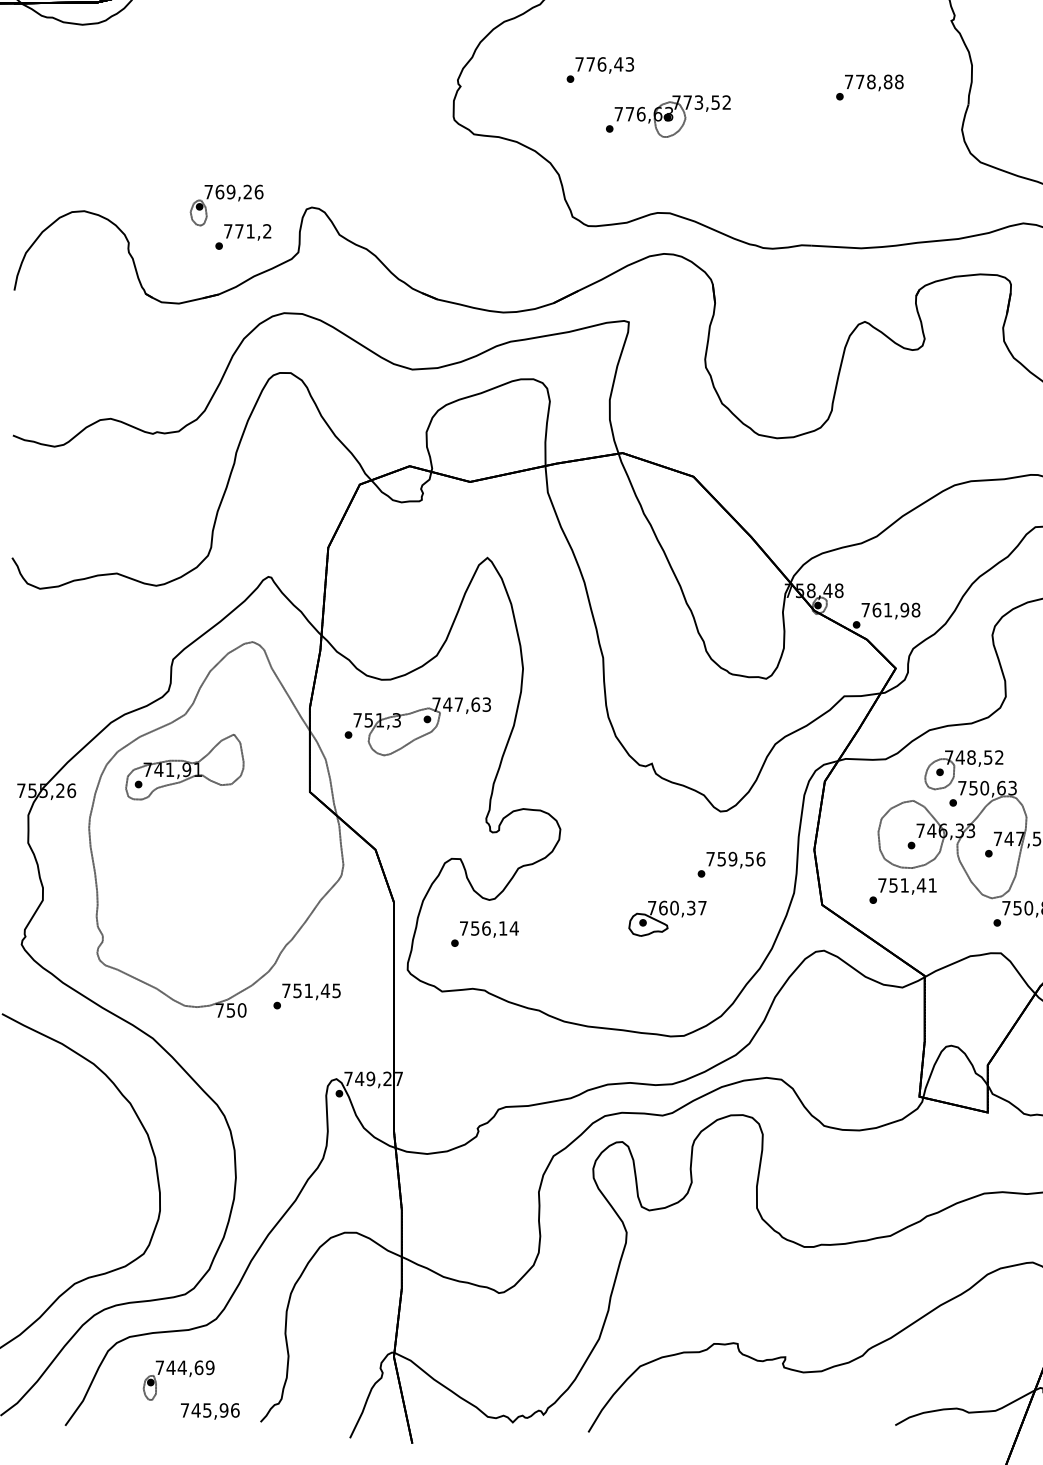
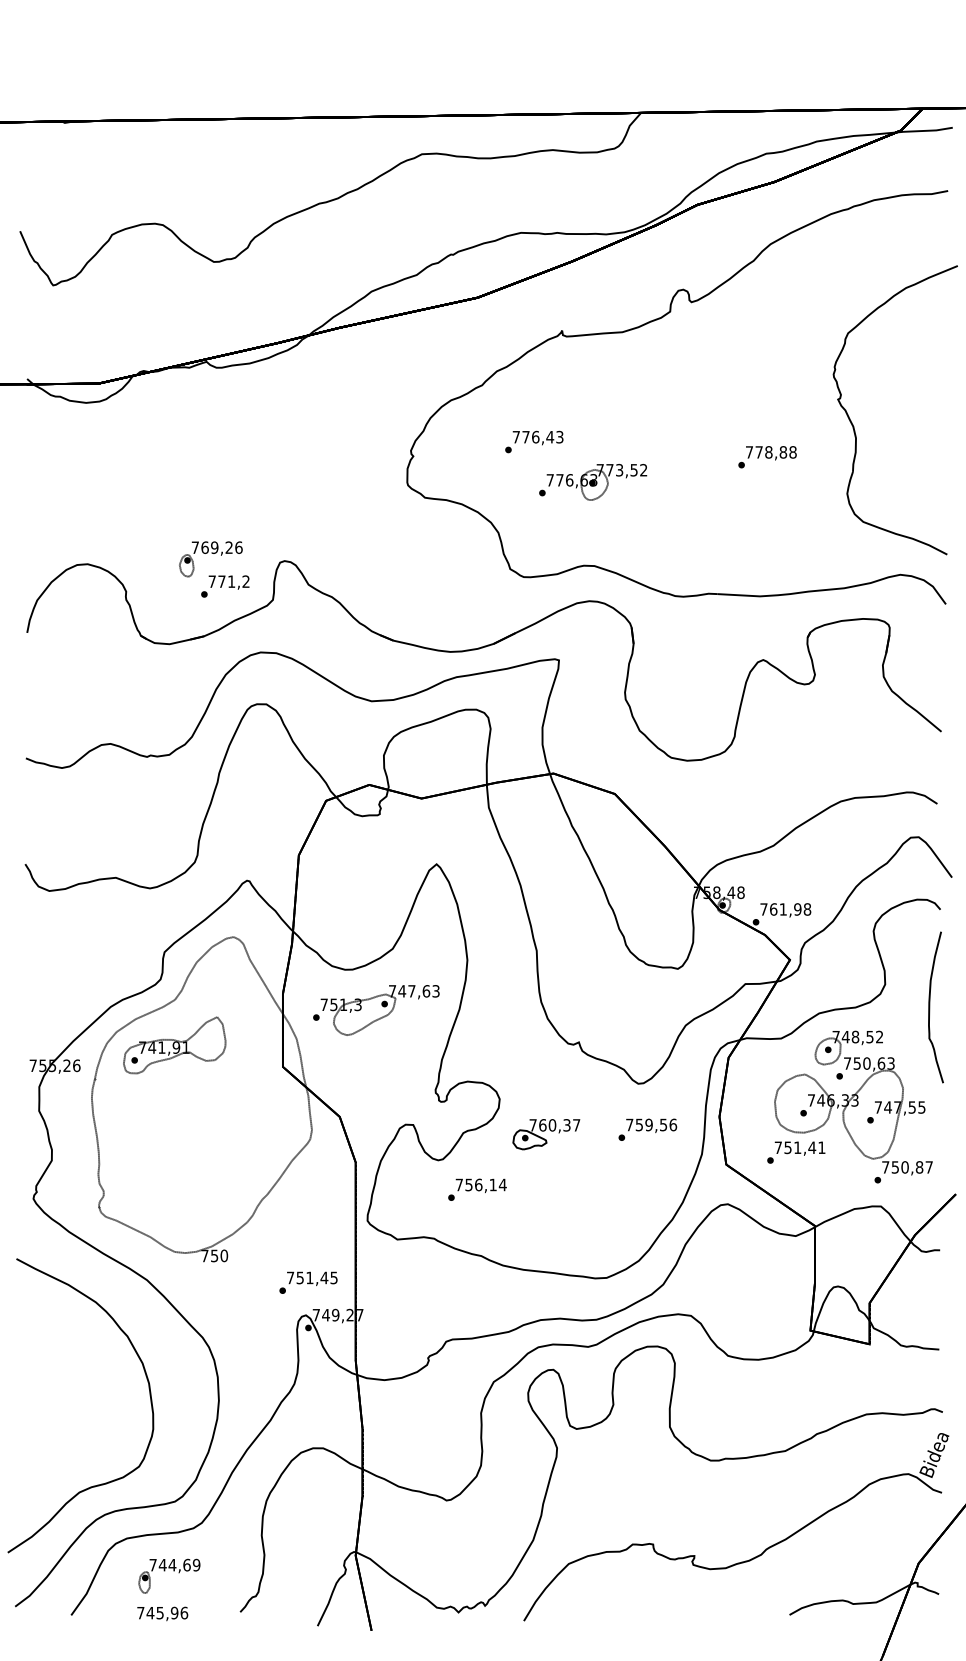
part: (667, 918) -> (546, 1134), moved
text: (485, 933) -> (477, 1189), moved
text: (307, 996) -> (308, 1282), moved
text: (210, 1410) -> (162, 1613), moved

